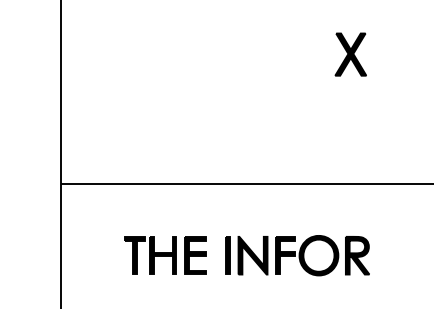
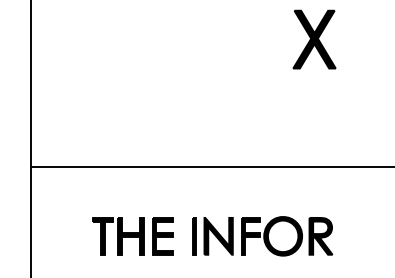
part: (350, 54) -> (314, 39), size x1.4

